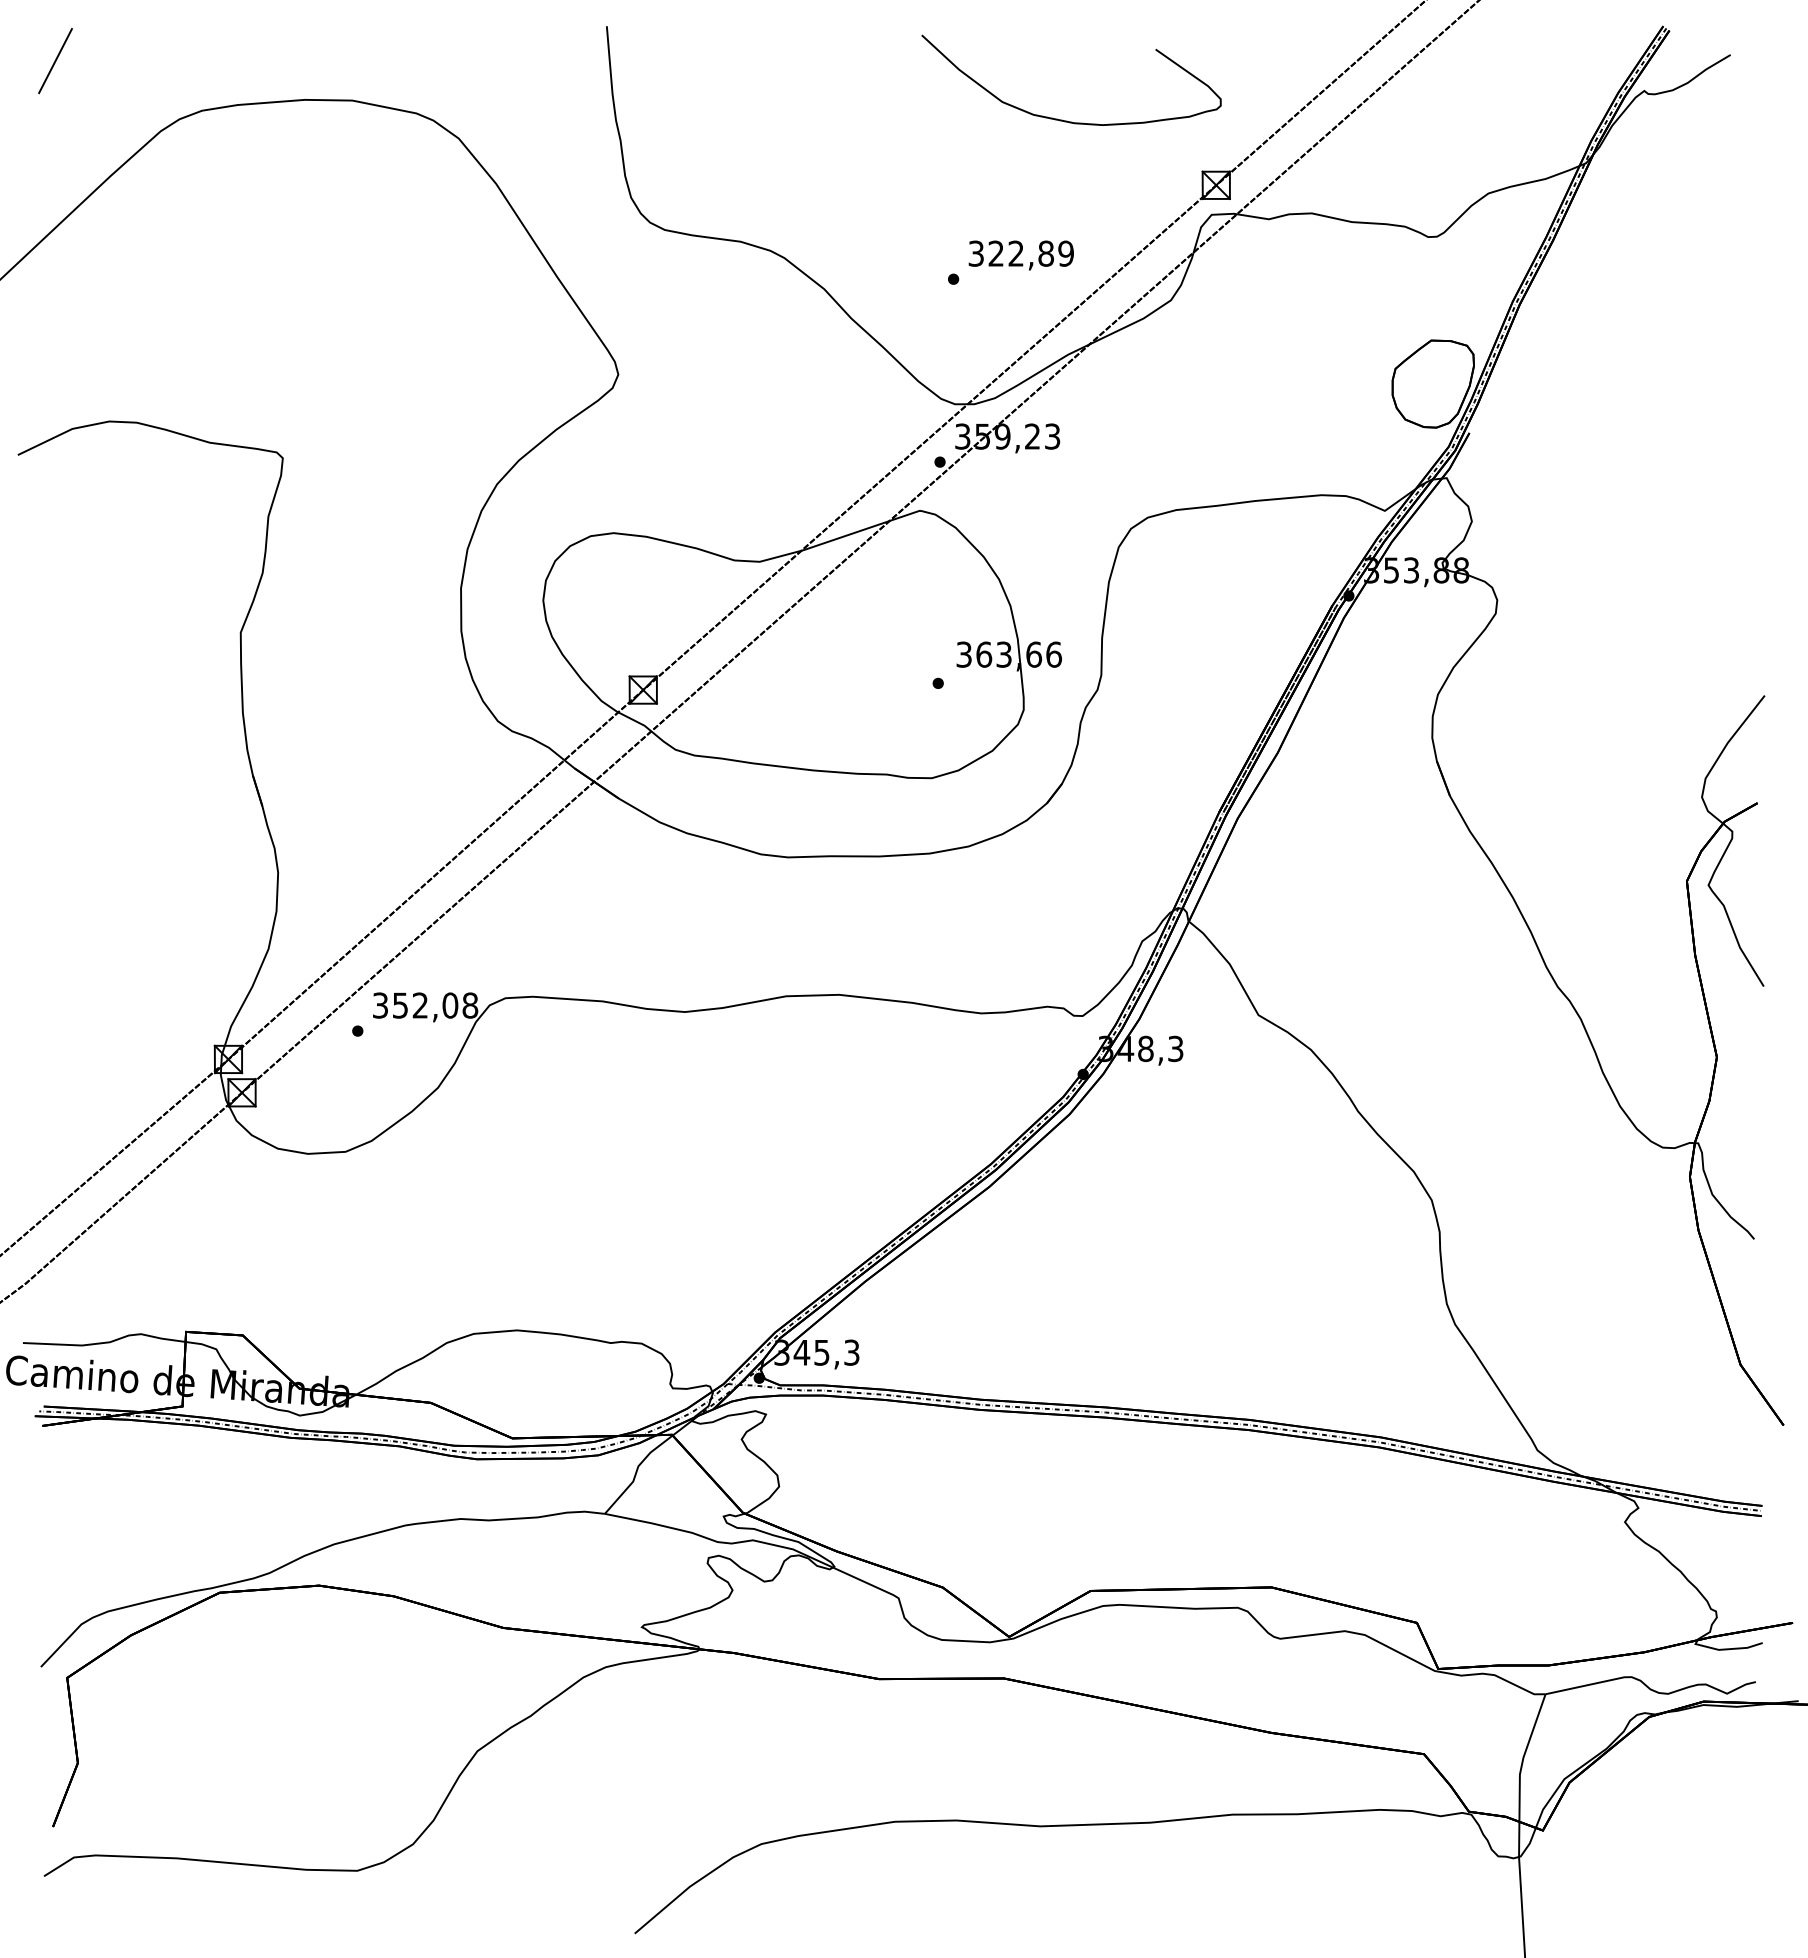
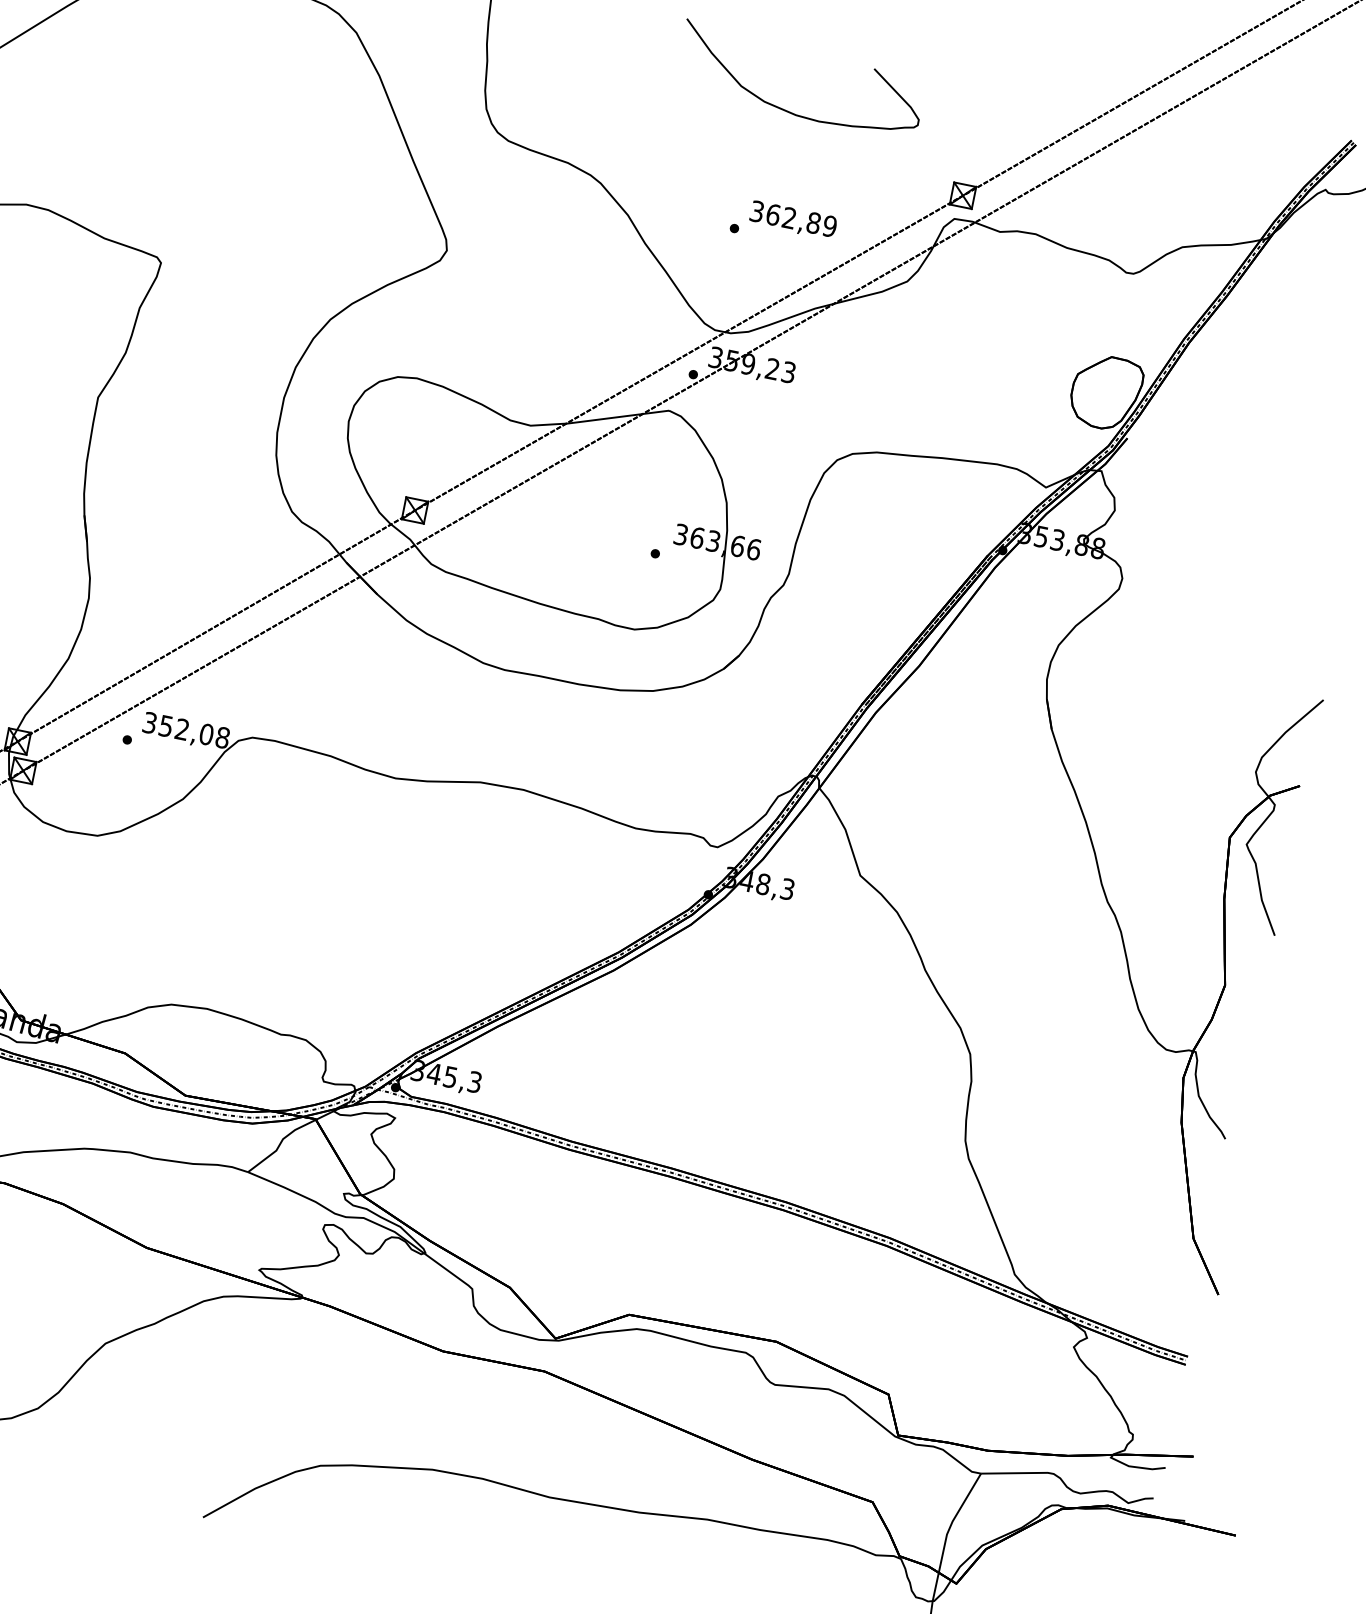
curve: (1062, 119) -> (787, 110), moved
text: (996, 253) -> (773, 214), 322,89 -> 362,89

